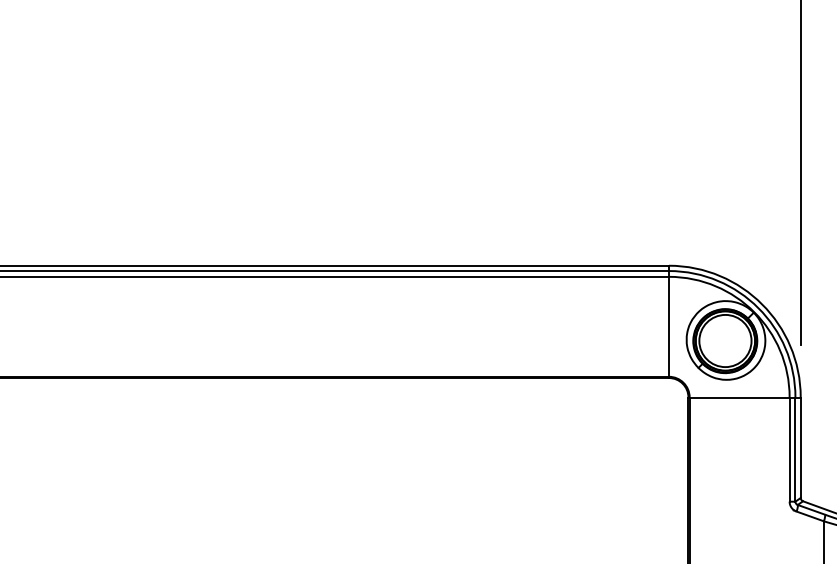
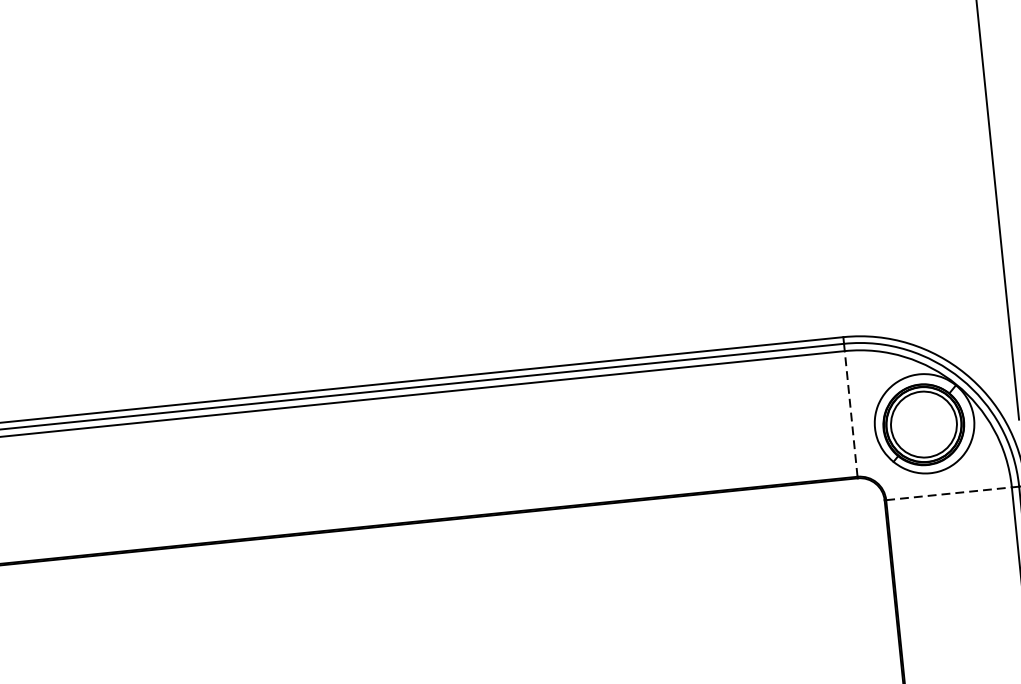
line: (668, 326) -> (850, 413), solid -> dashed
line: (739, 397) -> (948, 493), solid -> dashed

